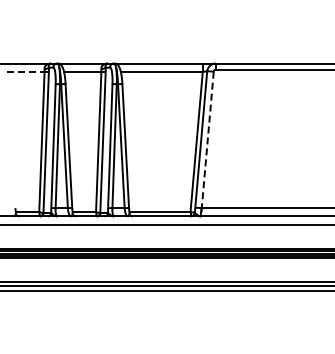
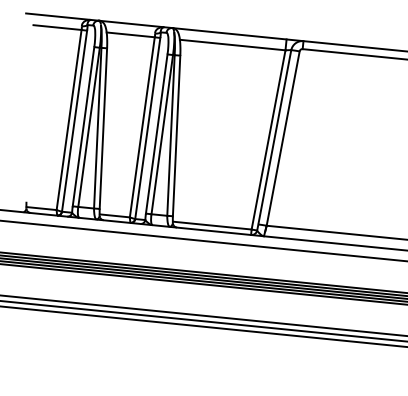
line: (25, 71) -> (57, 26), dashed -> solid
line: (207, 140) -> (282, 139), dashed -> solid

